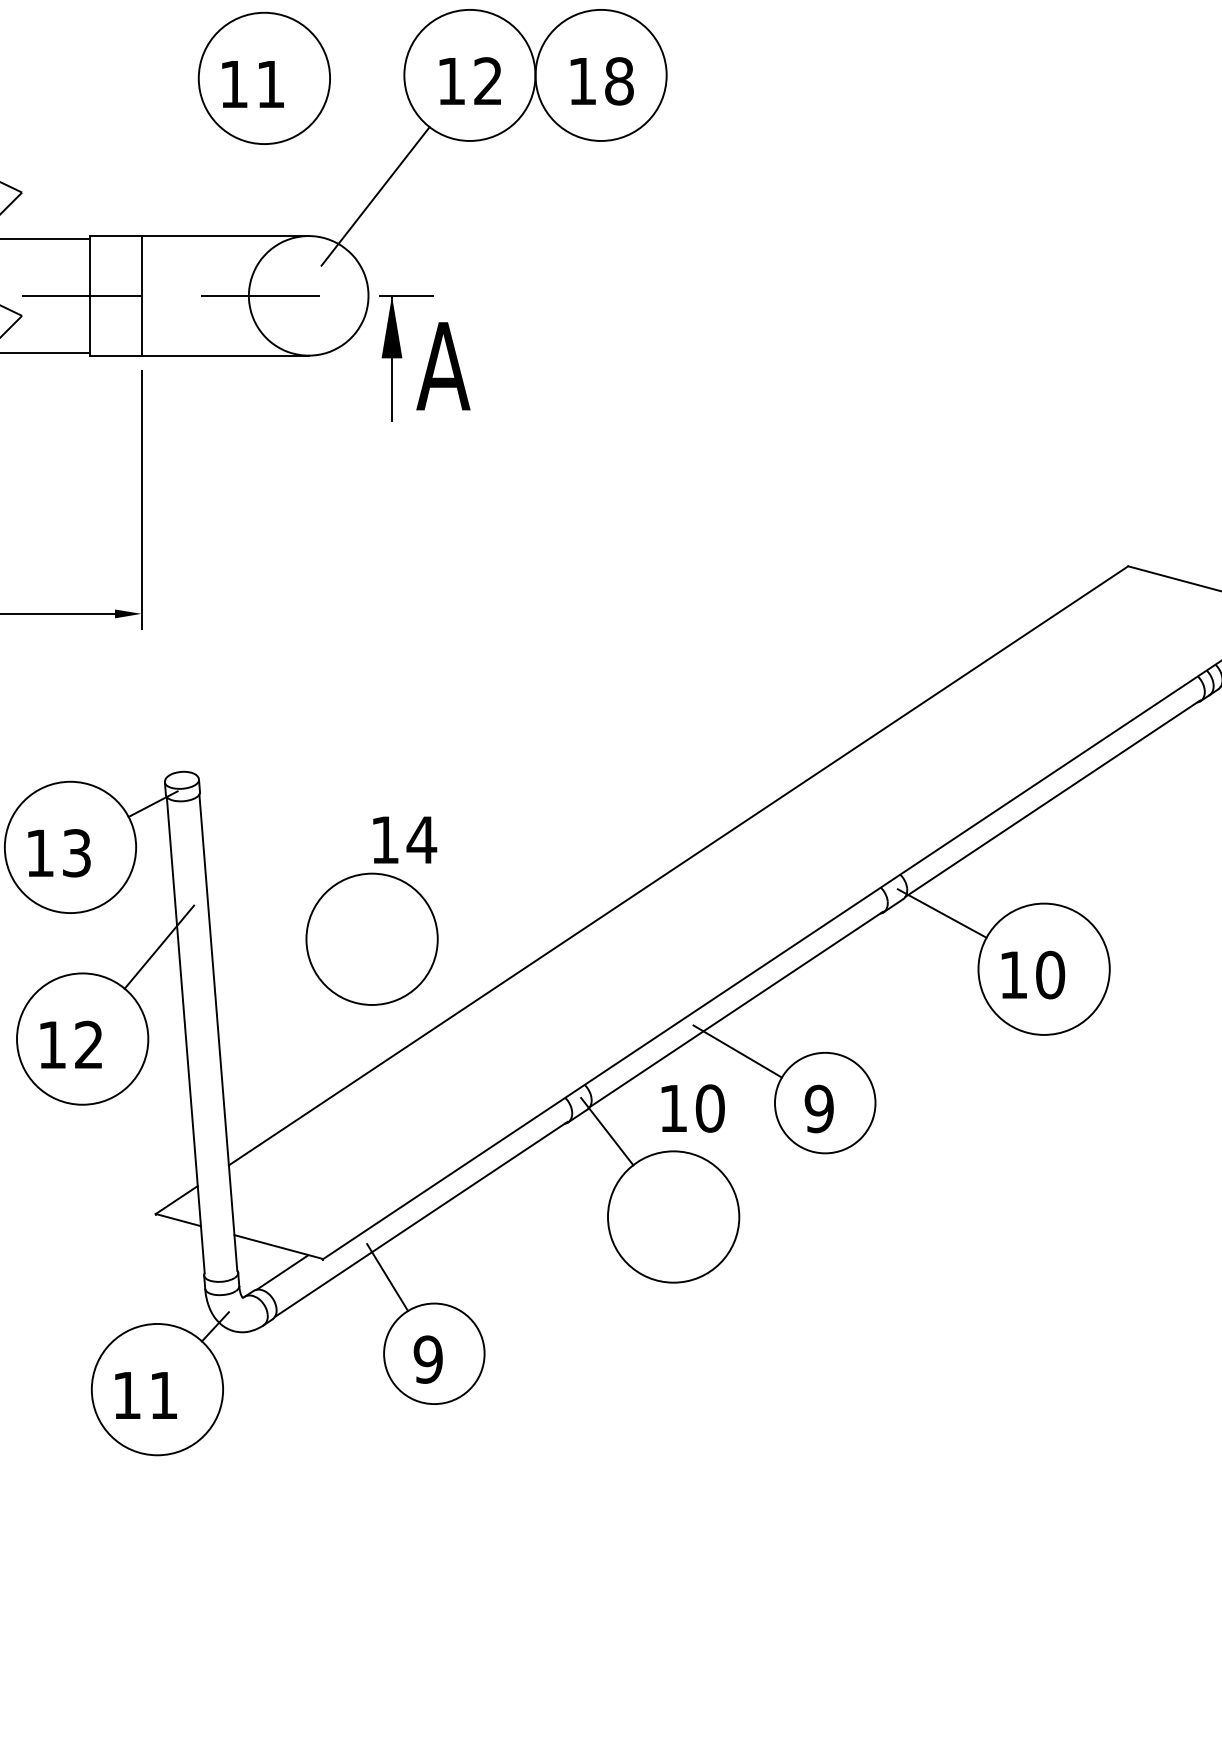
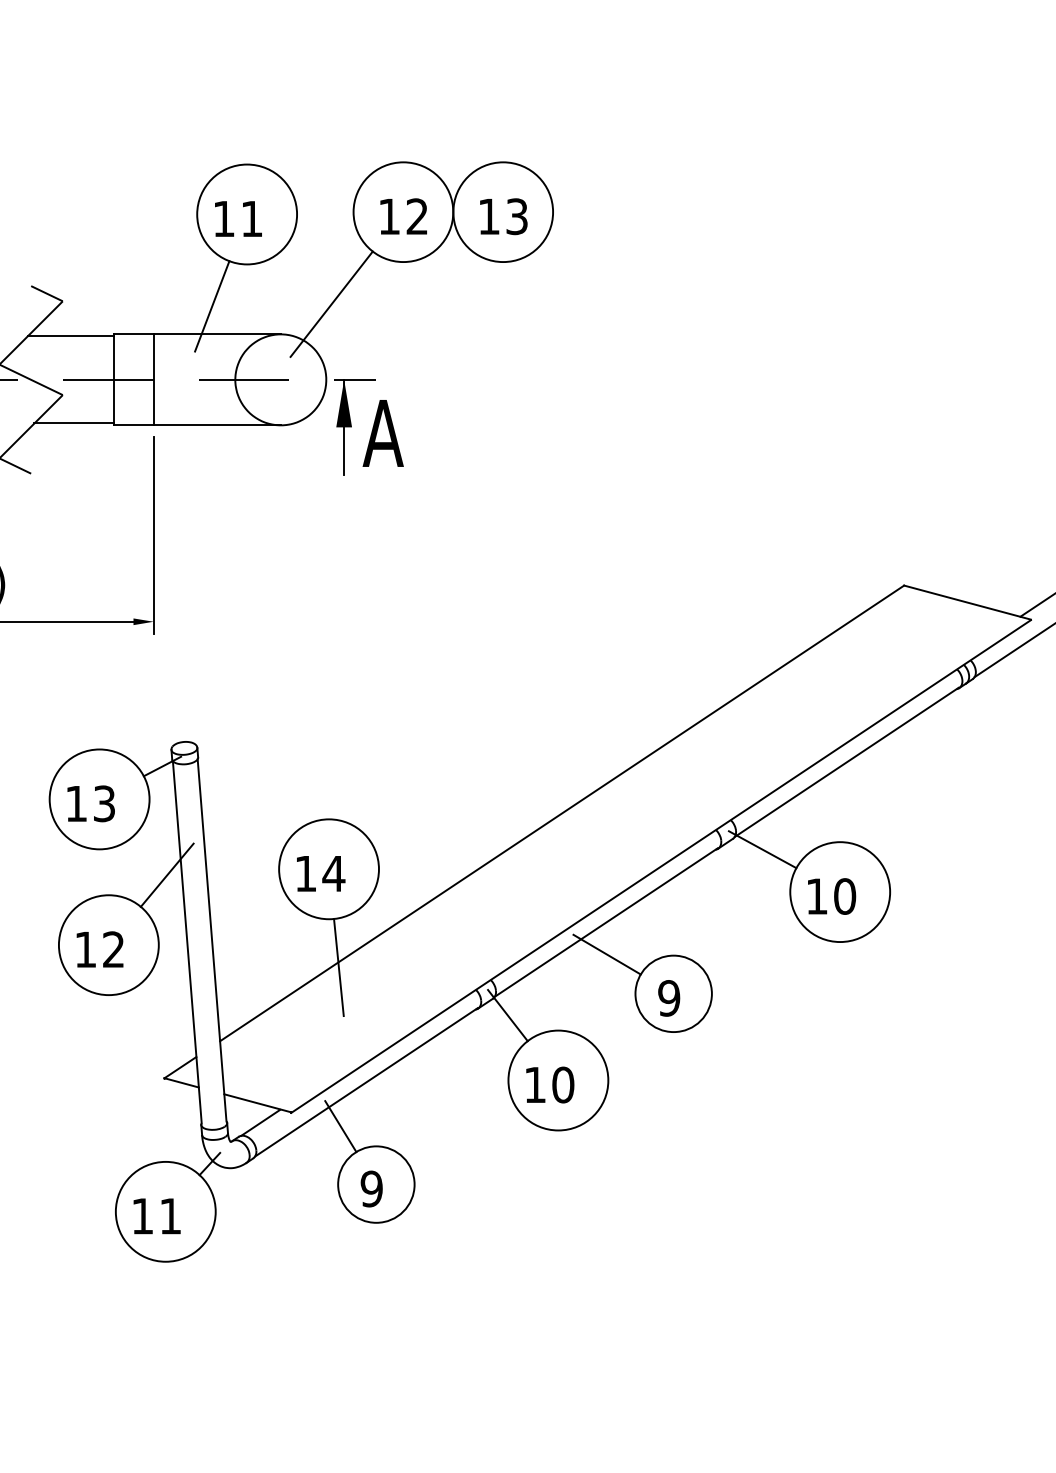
text: (619, 81) -> (517, 216), 18 -> 13
line: (218, 199) -> (212, 306), added
text: (405, 839) -> (321, 873), moved
line: (384, 1068) -> (338, 967), added
text: (693, 1107) -> (550, 1084), moved

